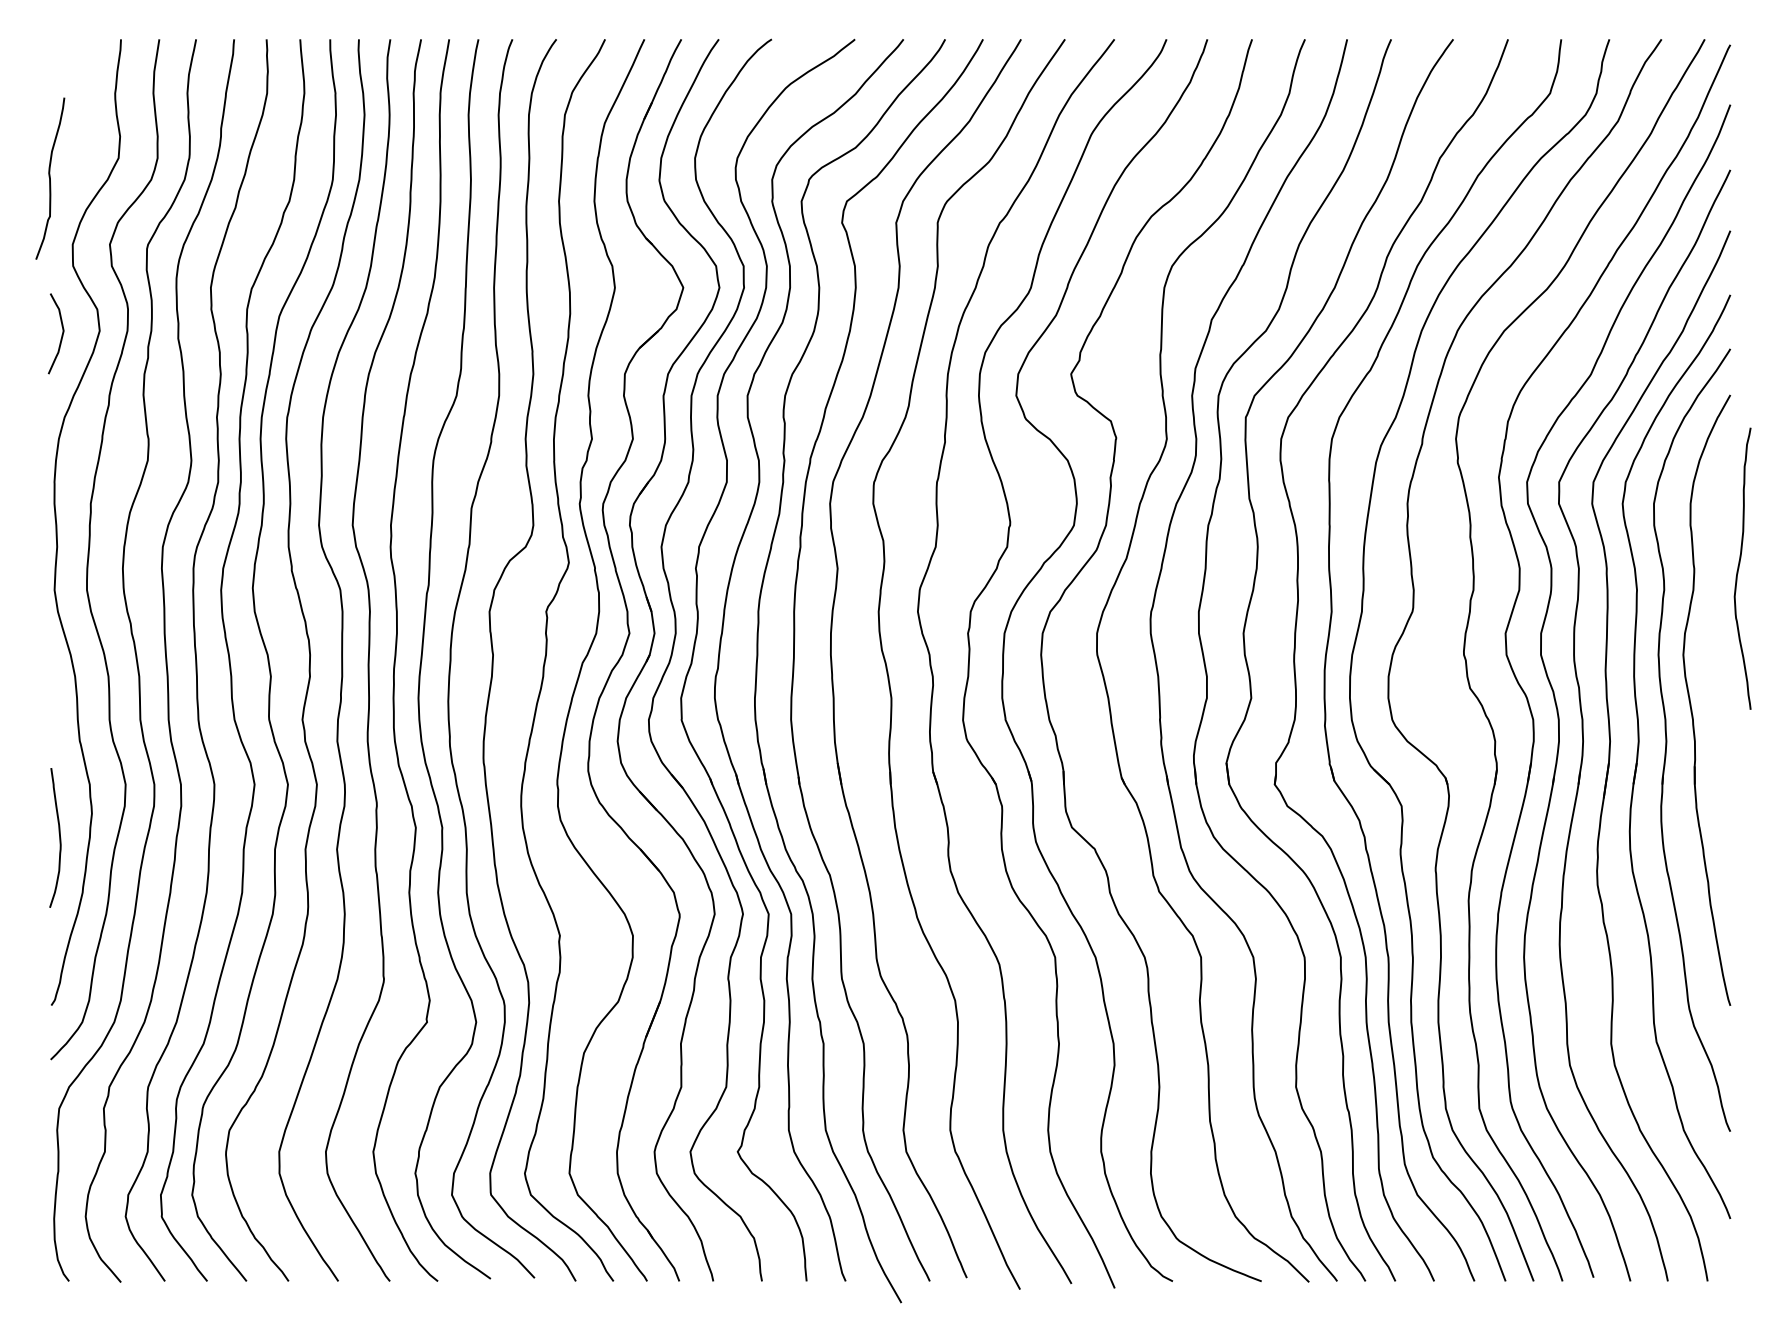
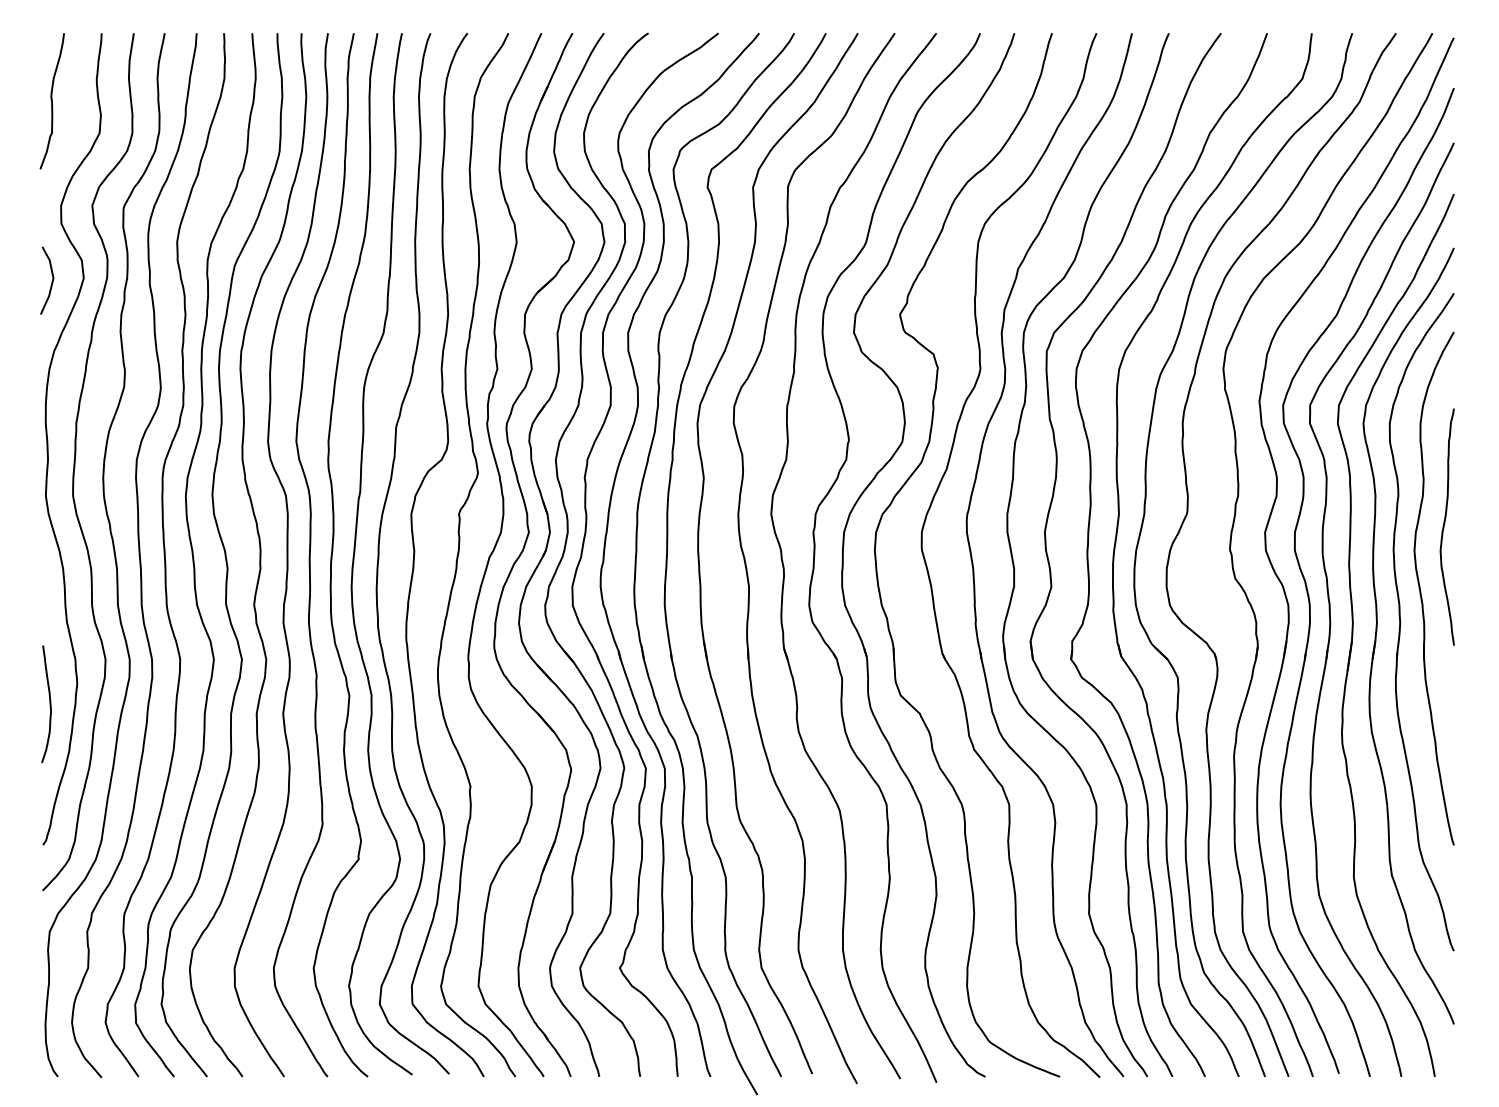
curve: (49, 178) -> (51, 101), moved
curve: (1739, 568) -> (1444, 526), moved

